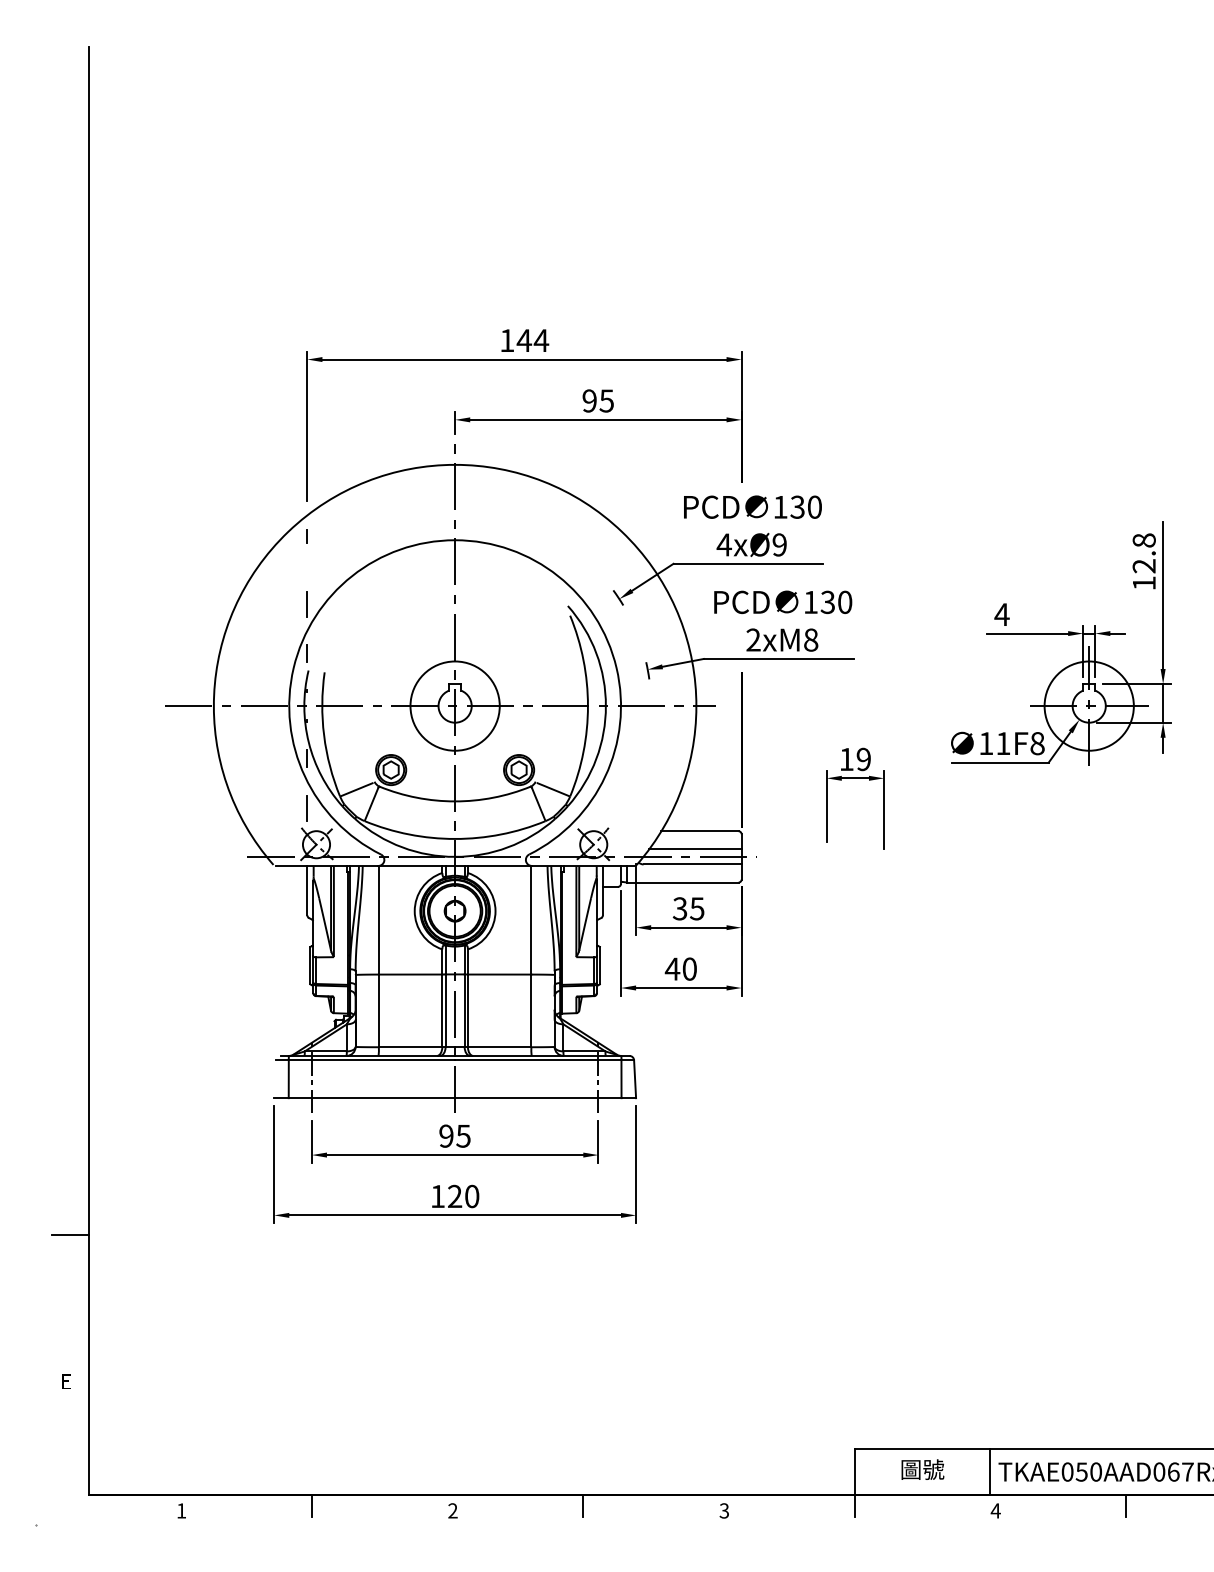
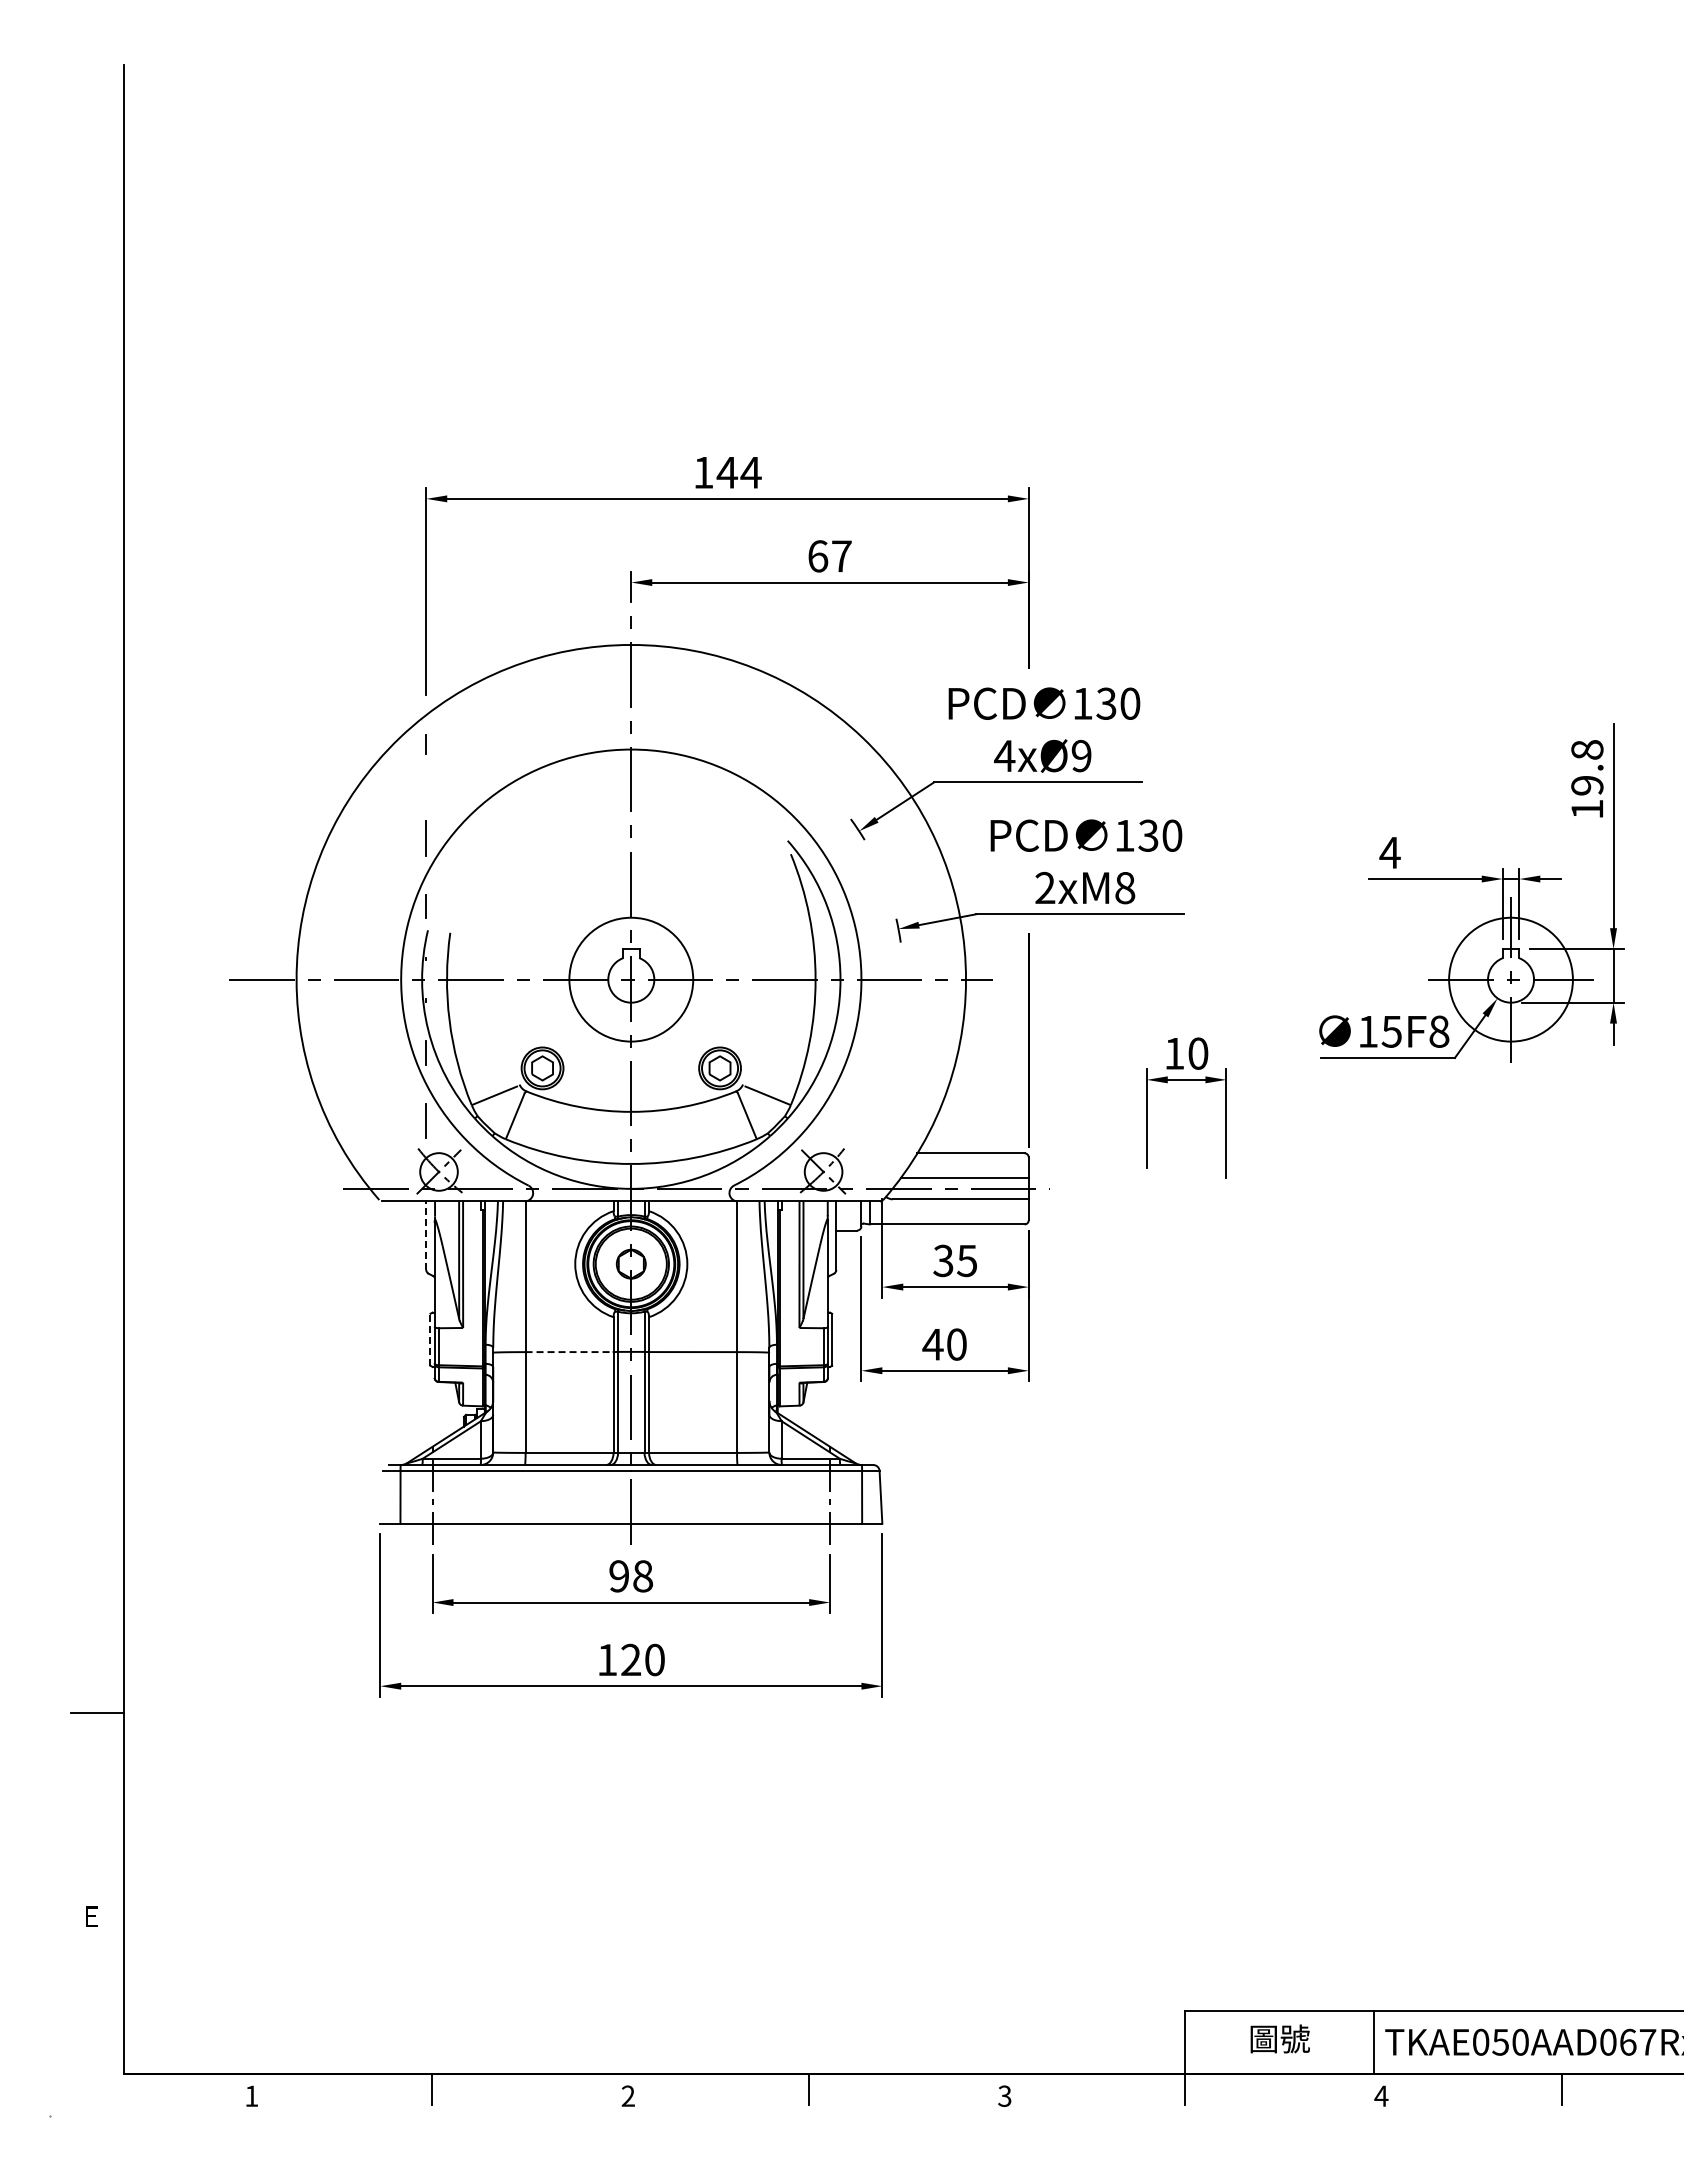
text: (597, 401) -> (829, 556), 95 -> 67
text: (1144, 566) -> (1587, 785), 12.8 -> 19.8
text: (1003, 743) -> (1391, 1031), 11F8 -> 15F8
text: (863, 759) -> (1198, 1053), 19 -> 10
line: (307, 890) -> (426, 1235), solid -> dashed
line: (310, 965) -> (430, 1339), solid -> dashed
line: (411, 974) -> (570, 1352), solid -> dashed
text: (463, 1136) -> (642, 1576), 95 -> 98

